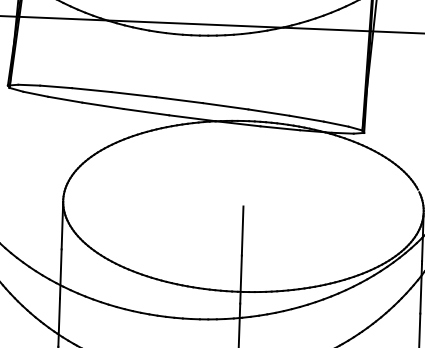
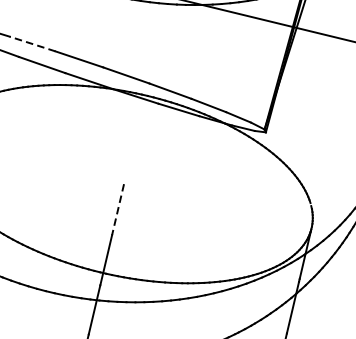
line: (133, 94) -> (32, 43), solid -> dashed
line: (242, 231) -> (117, 210), solid -> dashed

